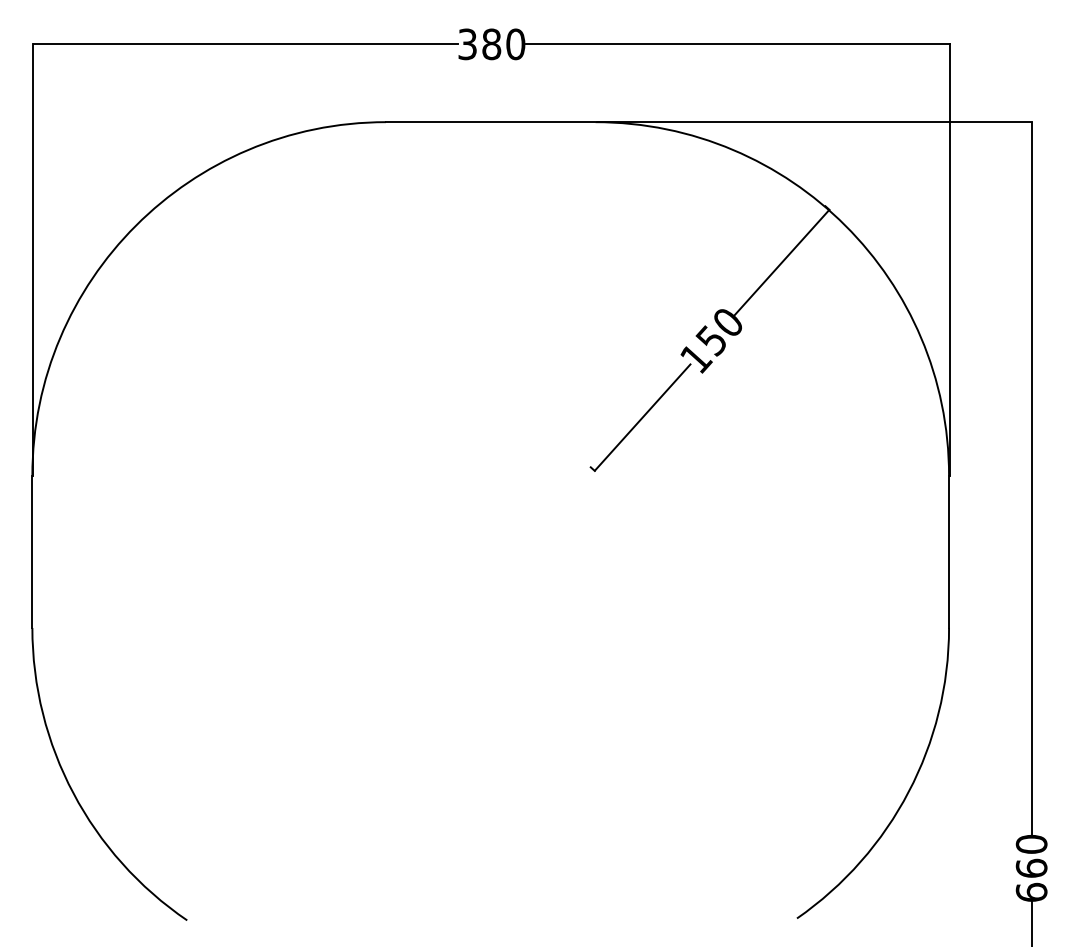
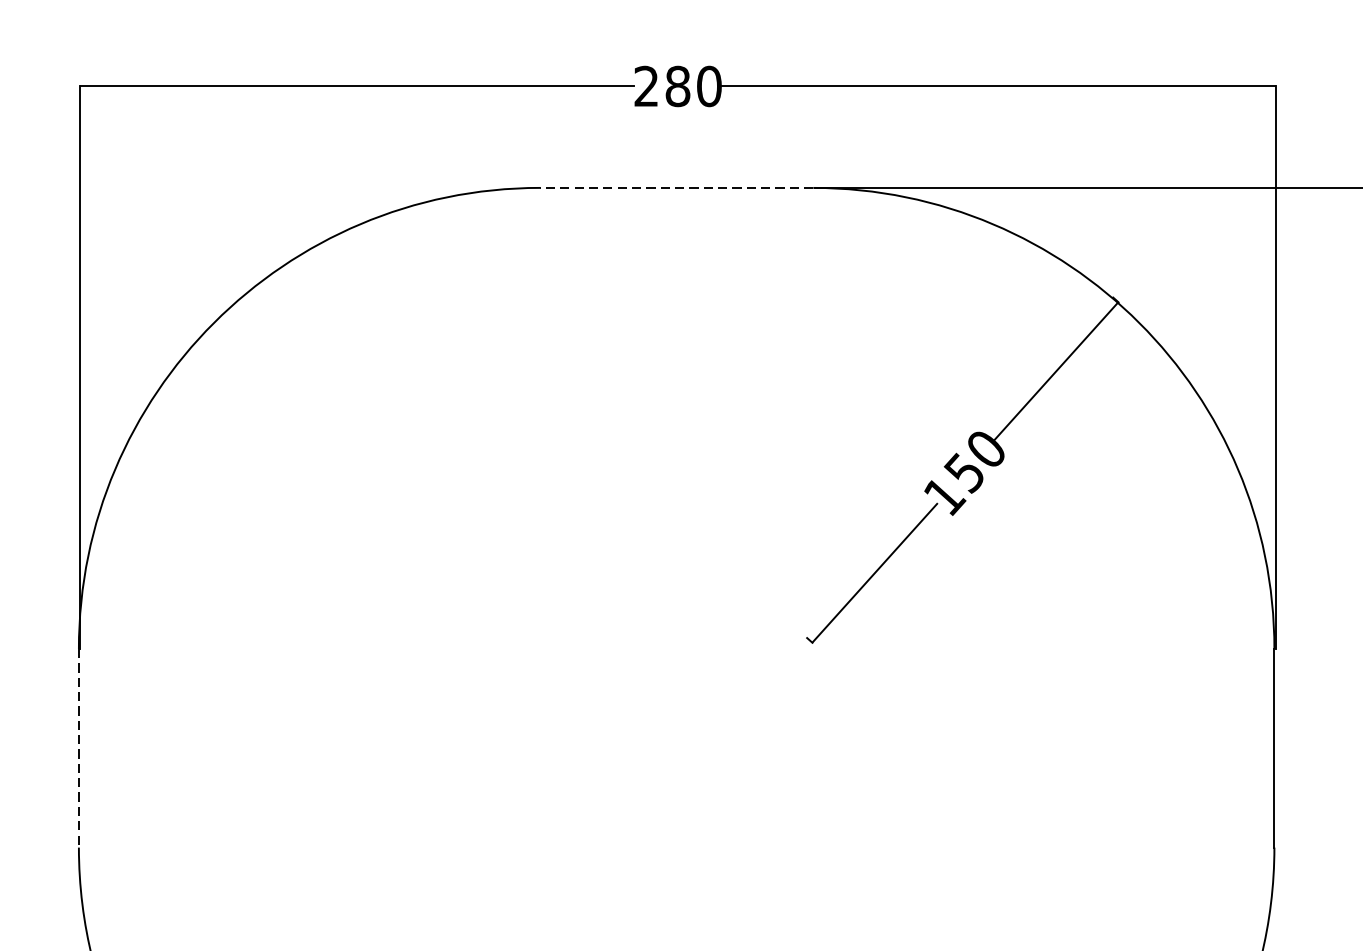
text: (467, 44) -> (646, 86), 380 -> 280
line: (490, 122) -> (676, 188), solid -> dashed
line: (32, 552) -> (79, 749), solid -> dashed

